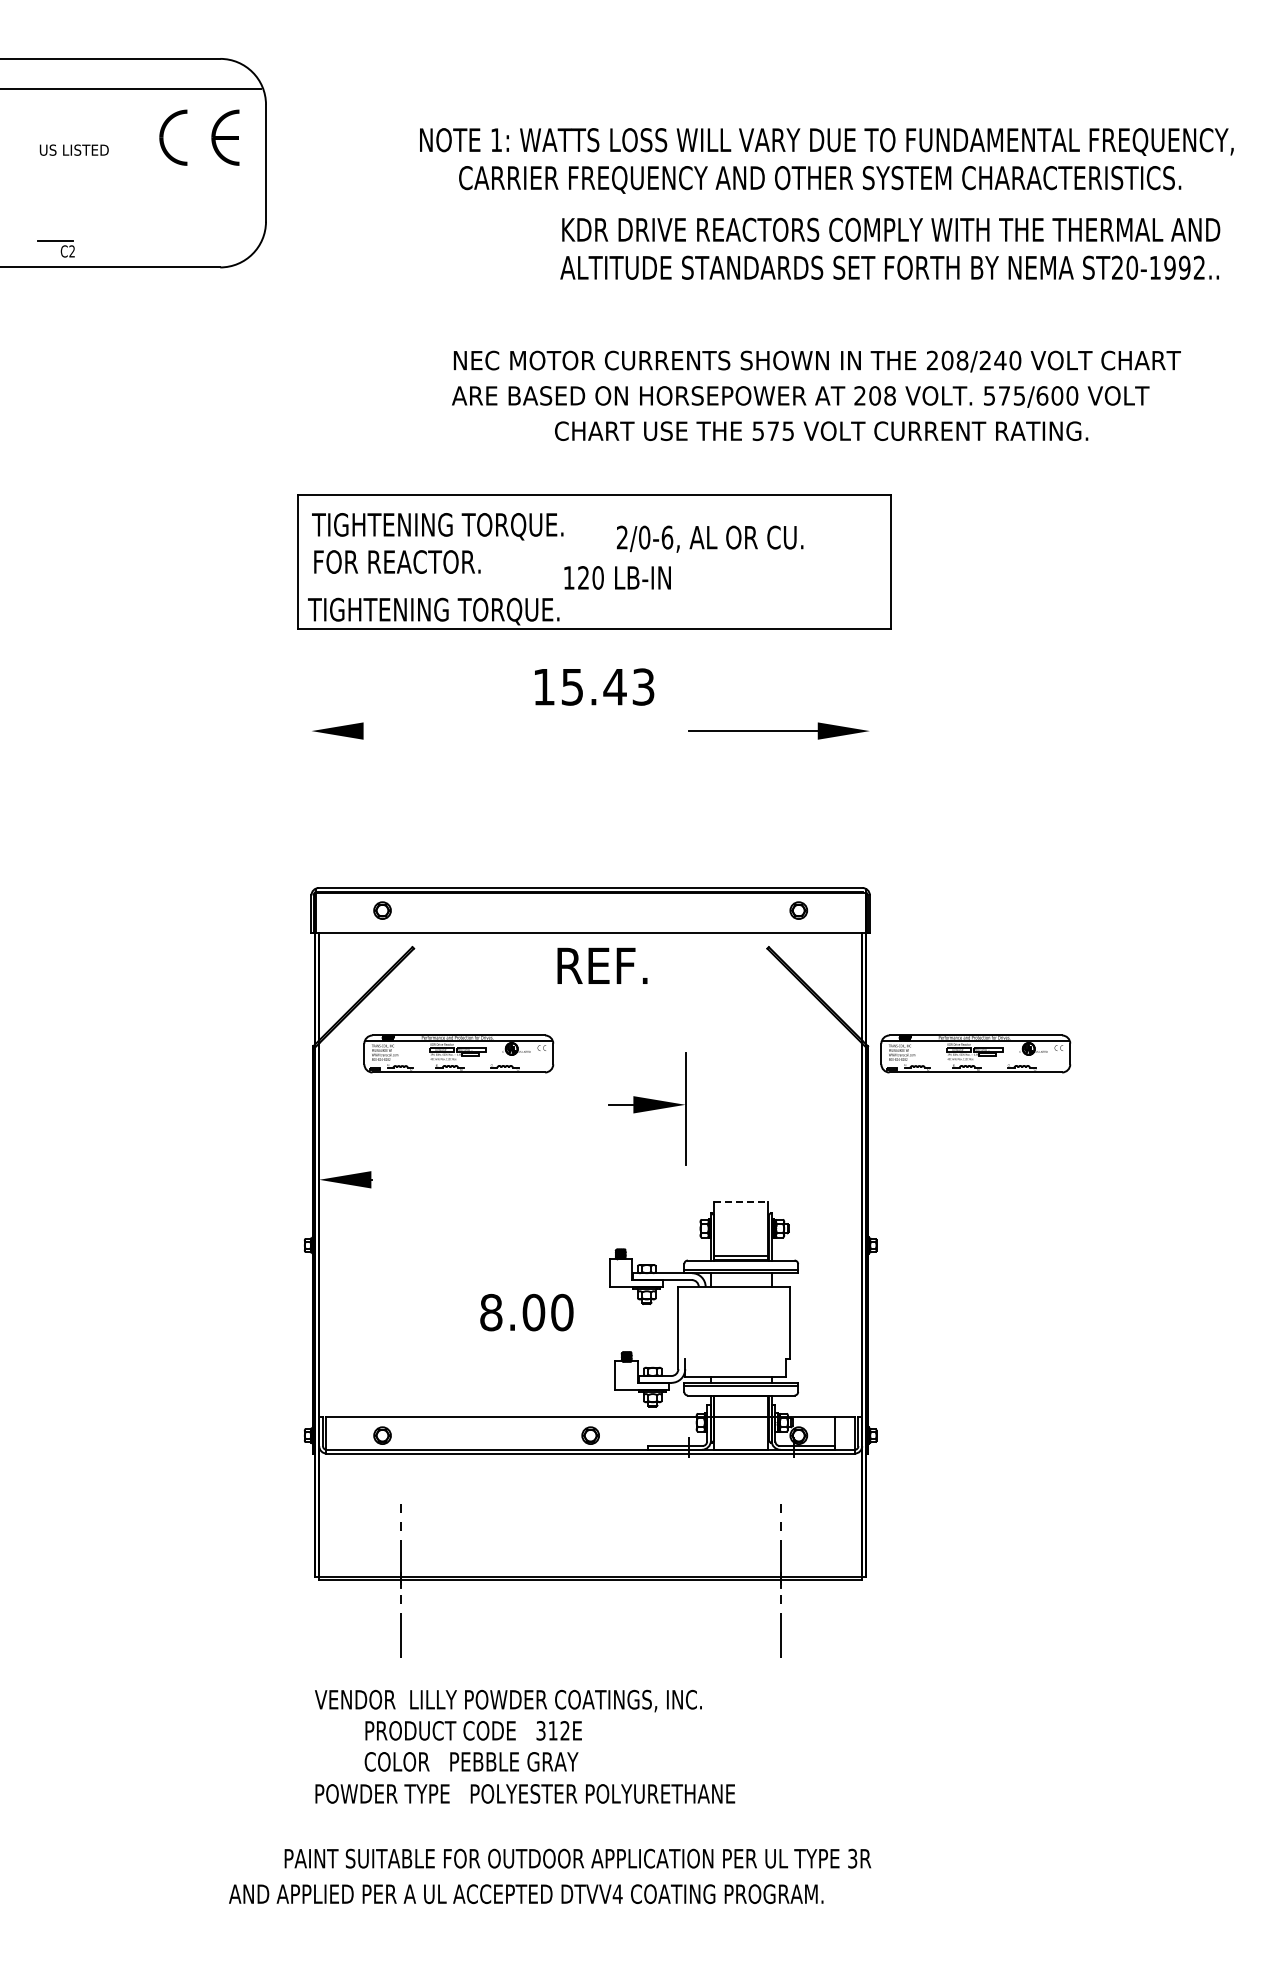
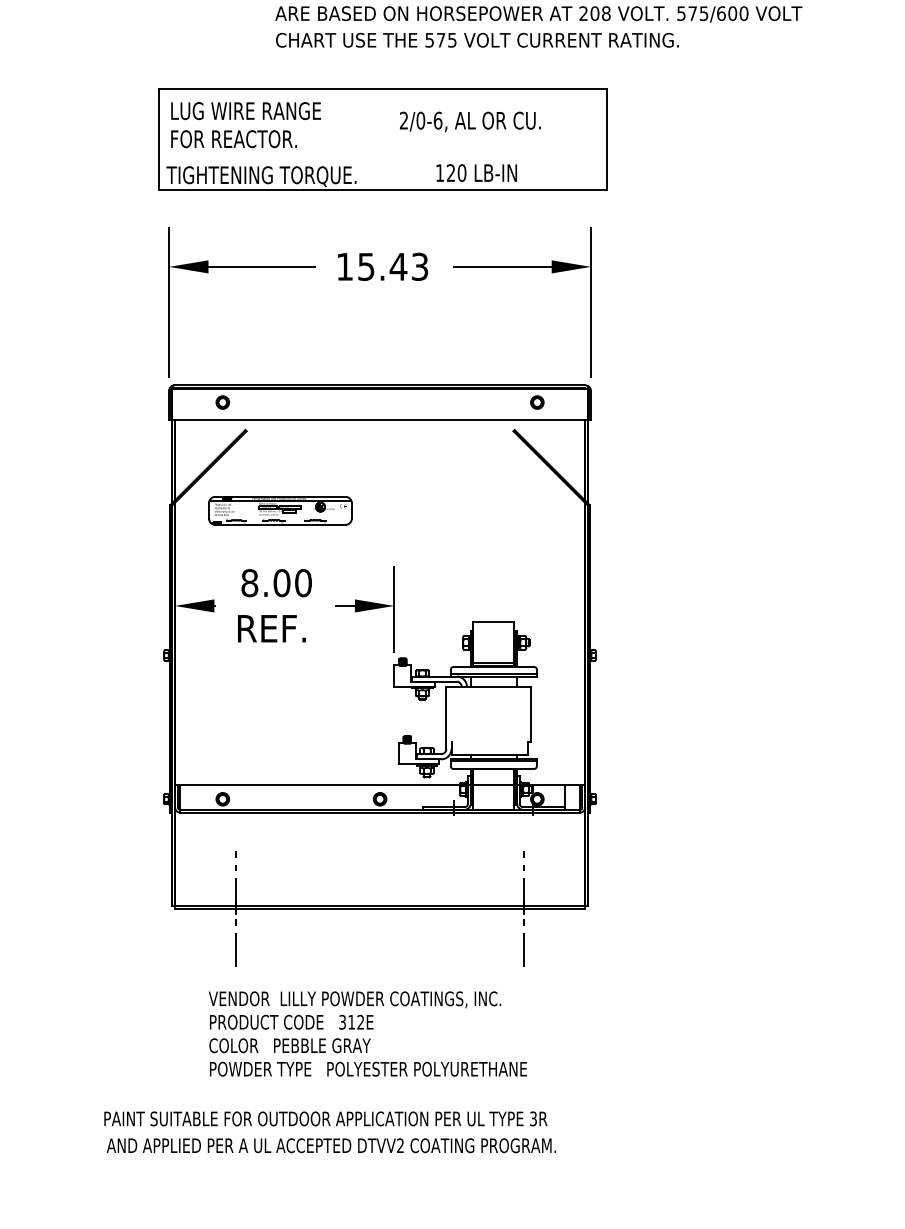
text: (821, 430) -> (477, 39), moved
text: (437, 526) -> (264, 112), TIGHTENING TORQUE. -> LUG WIRE RANGE
text: (617, 577) -> (476, 172), moved
text: (594, 686) -> (382, 266), moved
line: (433, 731) -> (261, 267), added
line: (311, 777) -> (169, 301), added
line: (869, 777) -> (590, 301), added
text: (602, 965) -> (271, 628), moved
part: (975, 1053) -> (670, 510), removed
part: (647, 1108) -> (365, 608), moved
line: (741, 1201) -> (494, 622), dashed -> solid
text: (526, 1312) -> (276, 583), moved
text: (508, 1700) -> (355, 999), moved
text: (525, 1793) -> (368, 1068), moved
text: (577, 1858) -> (325, 1118), moved
text: (617, 1893) -> (400, 1145), DTVV4 -> DTVV2

